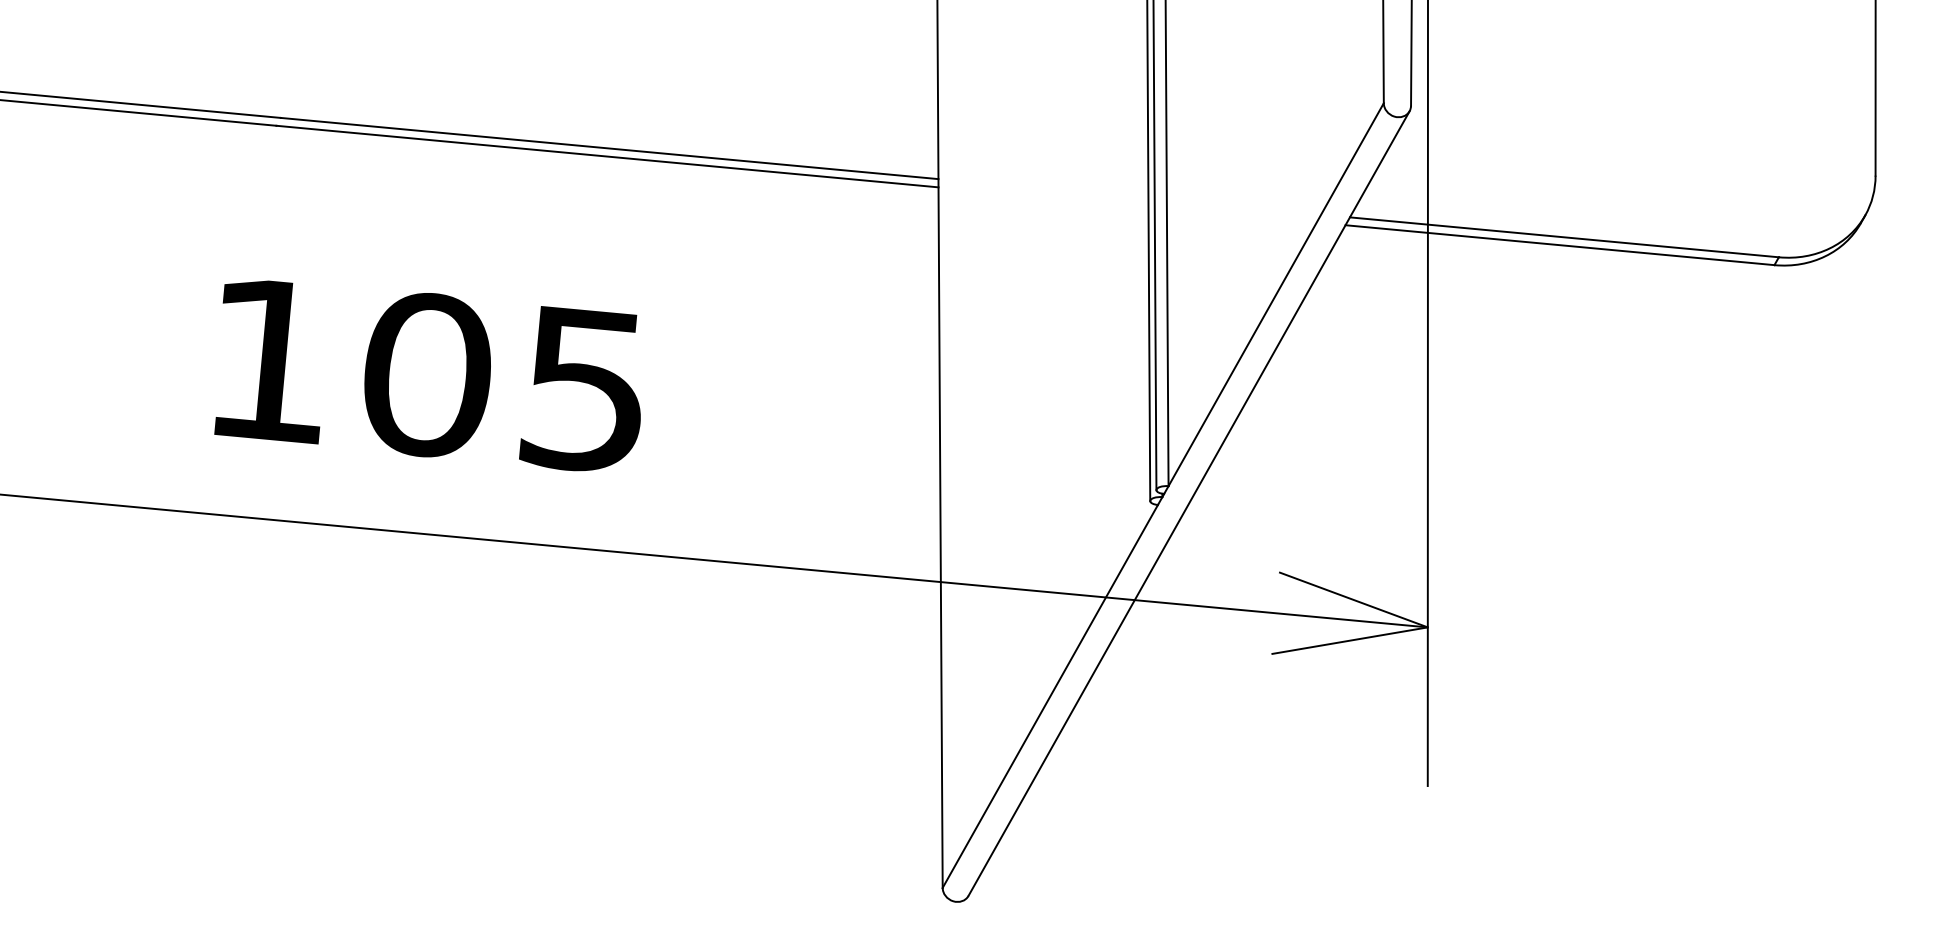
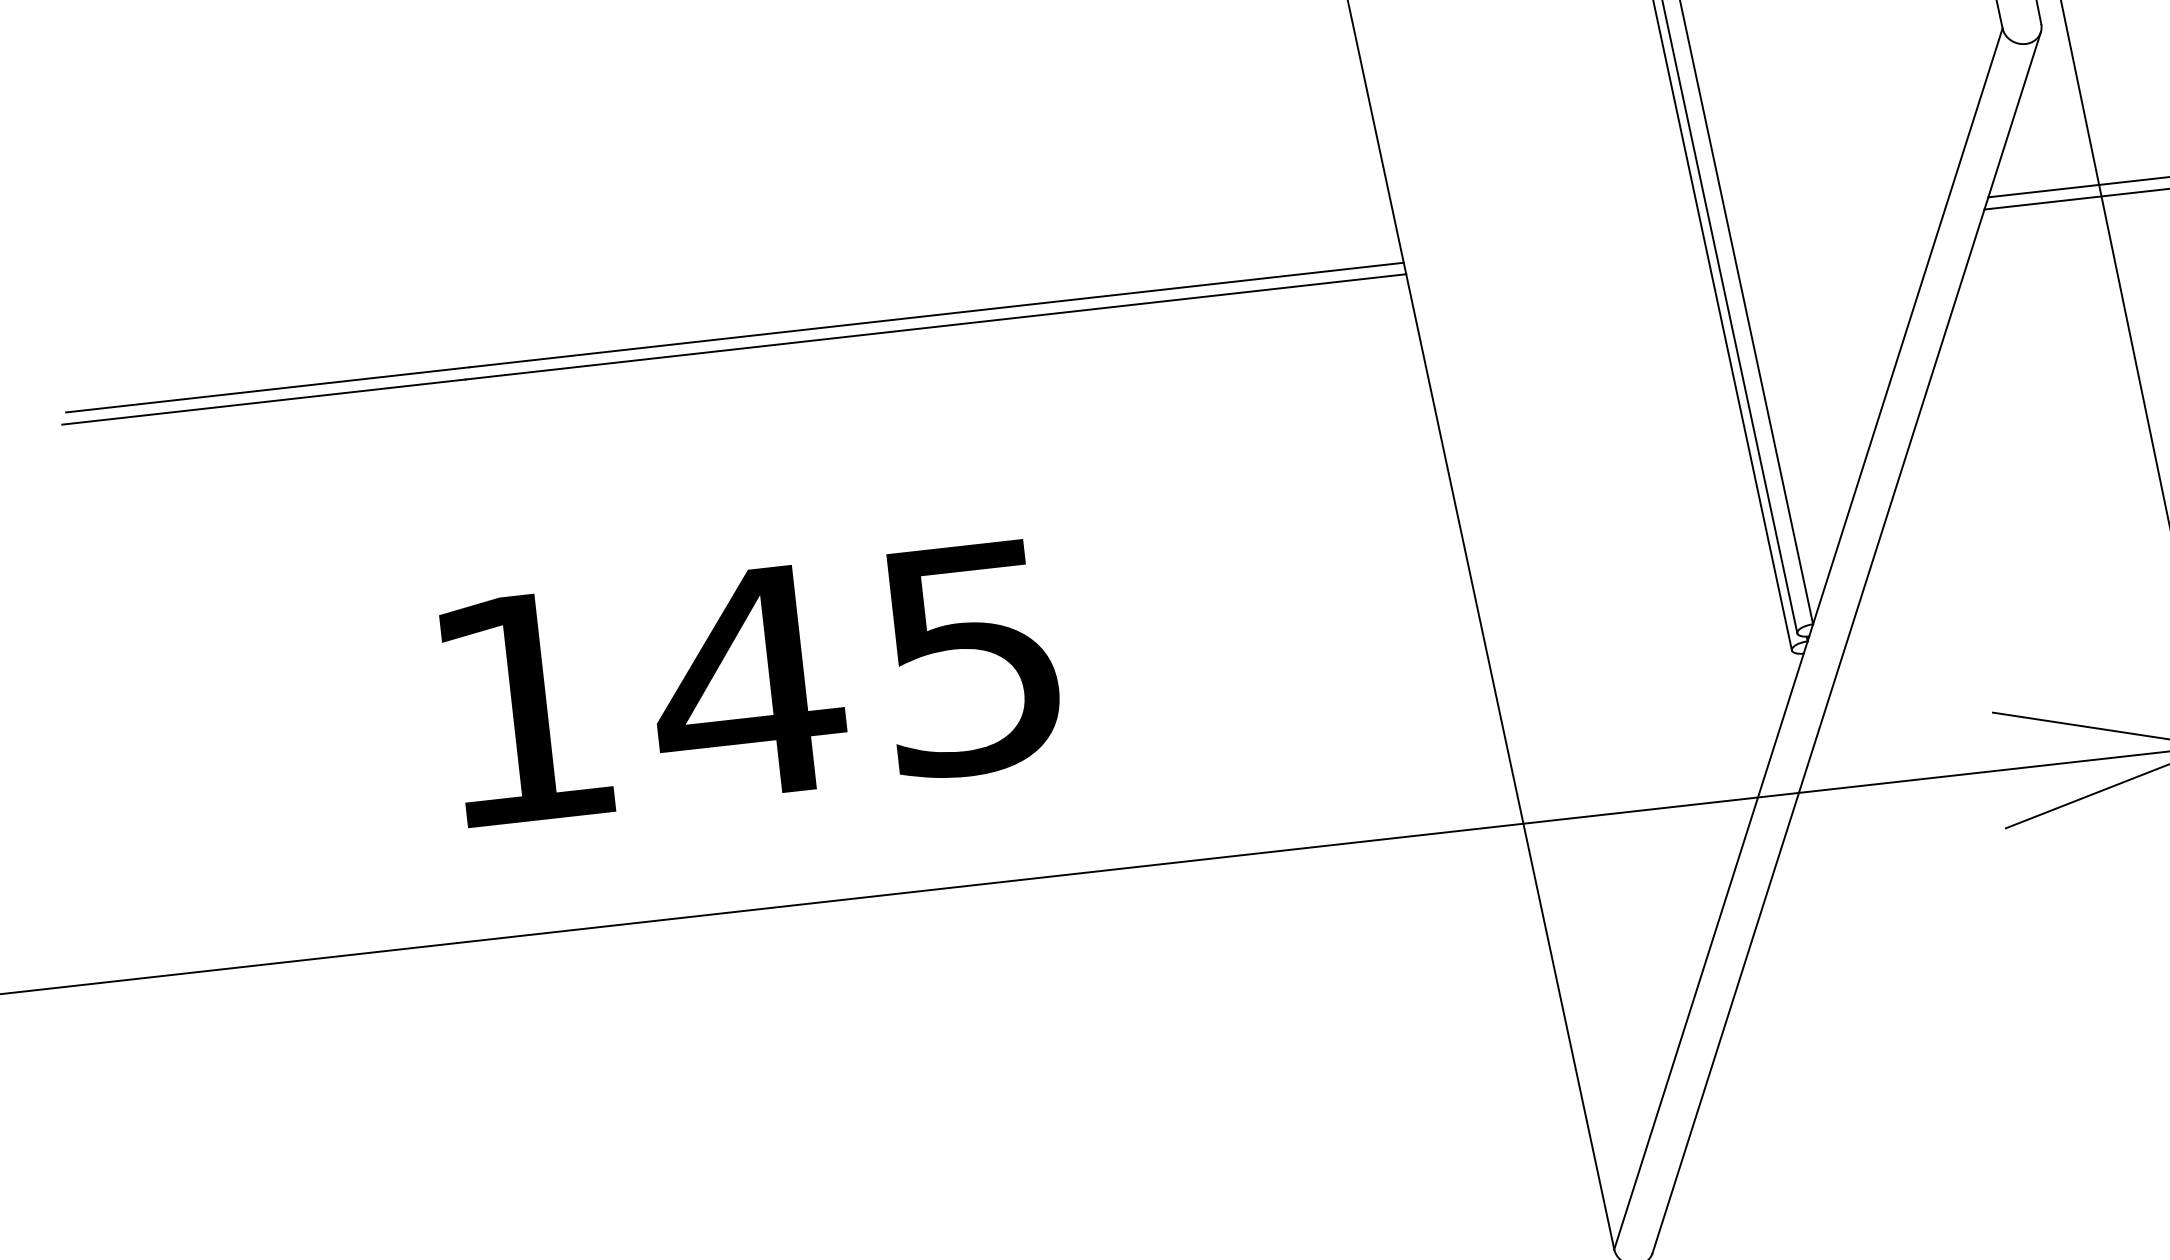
text: (423, 375) -> (742, 685), 105 -> 145

